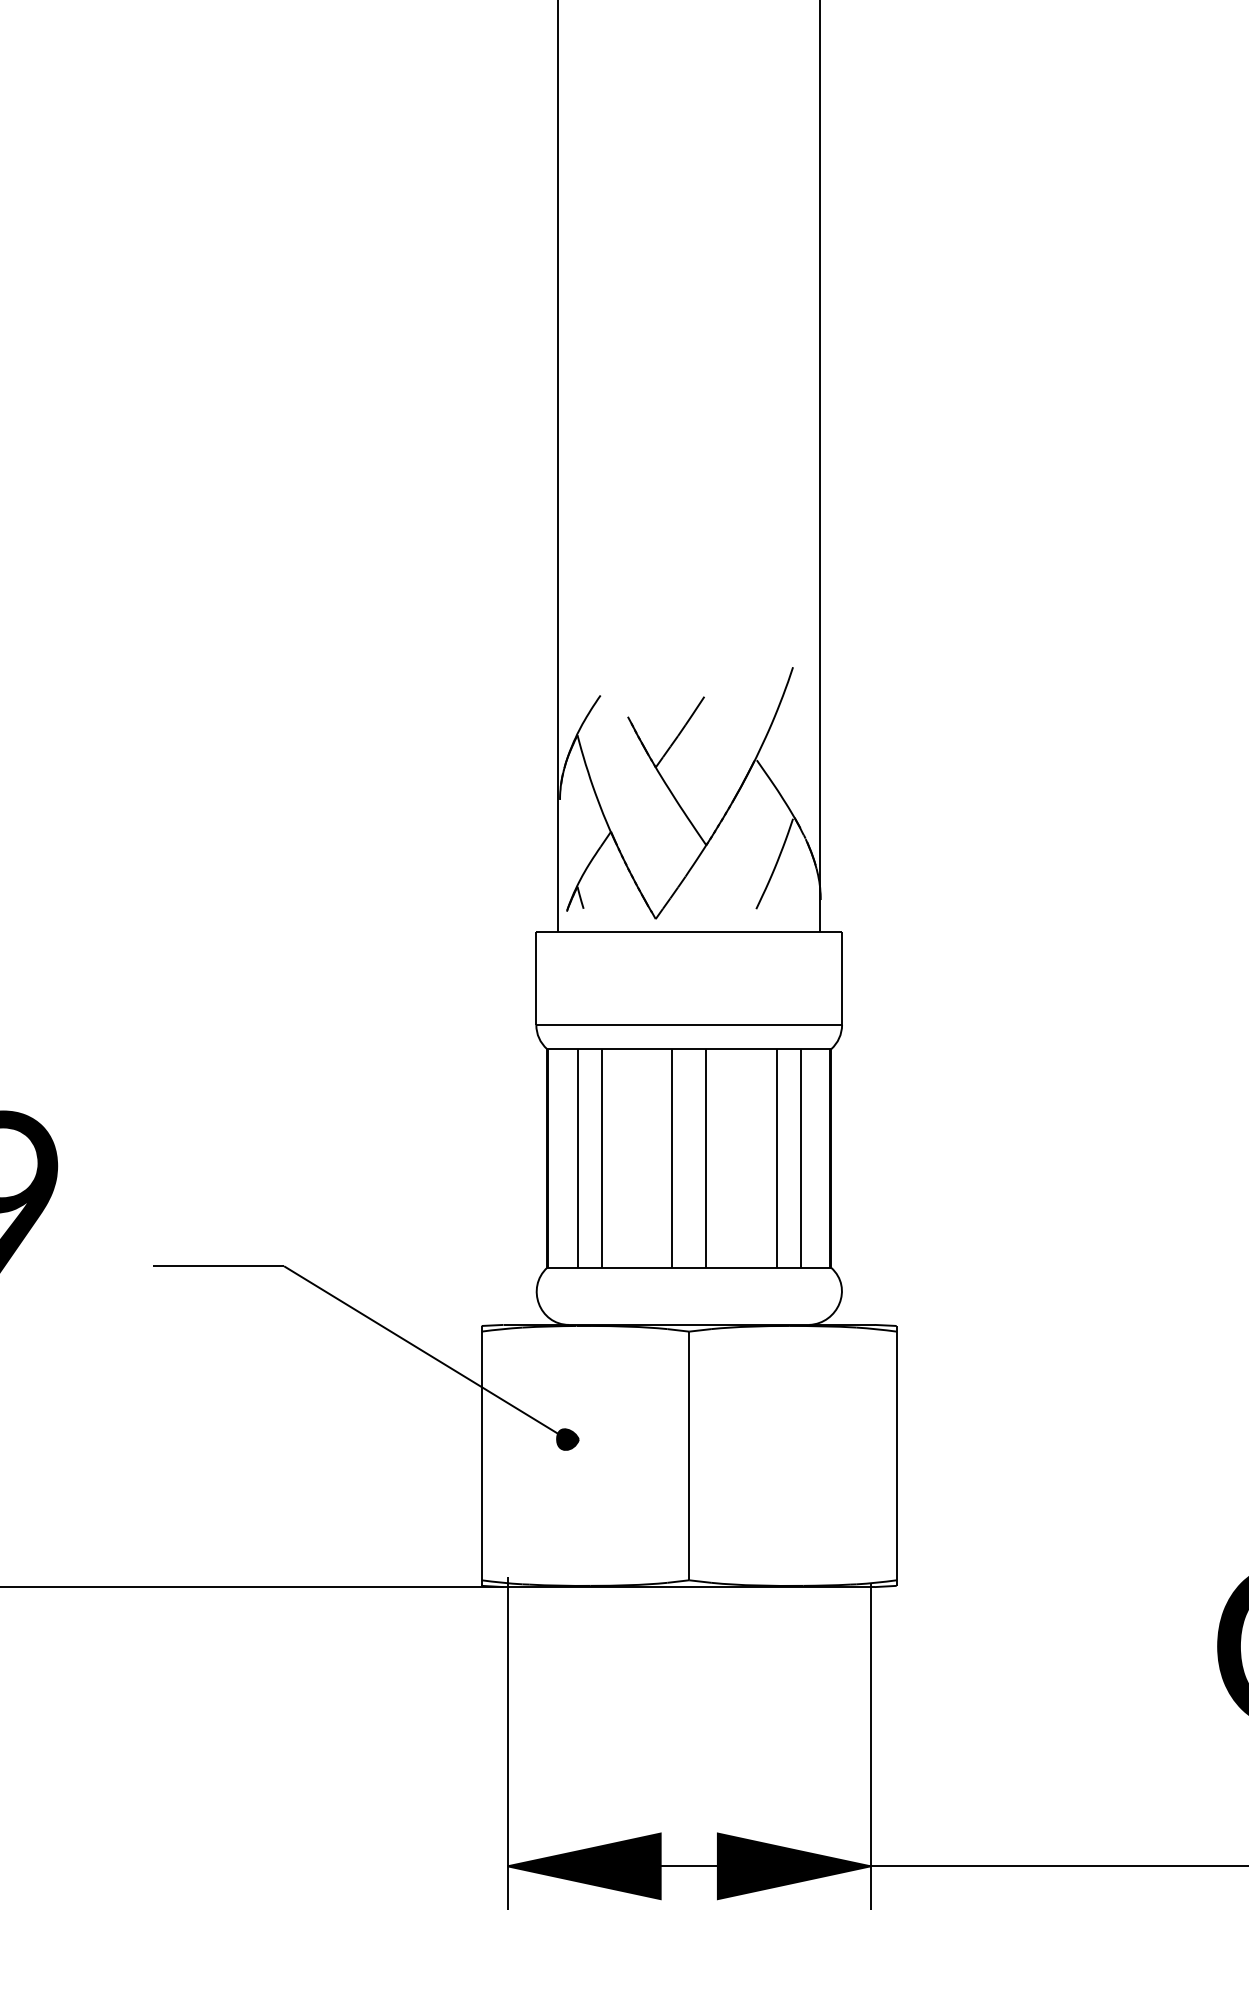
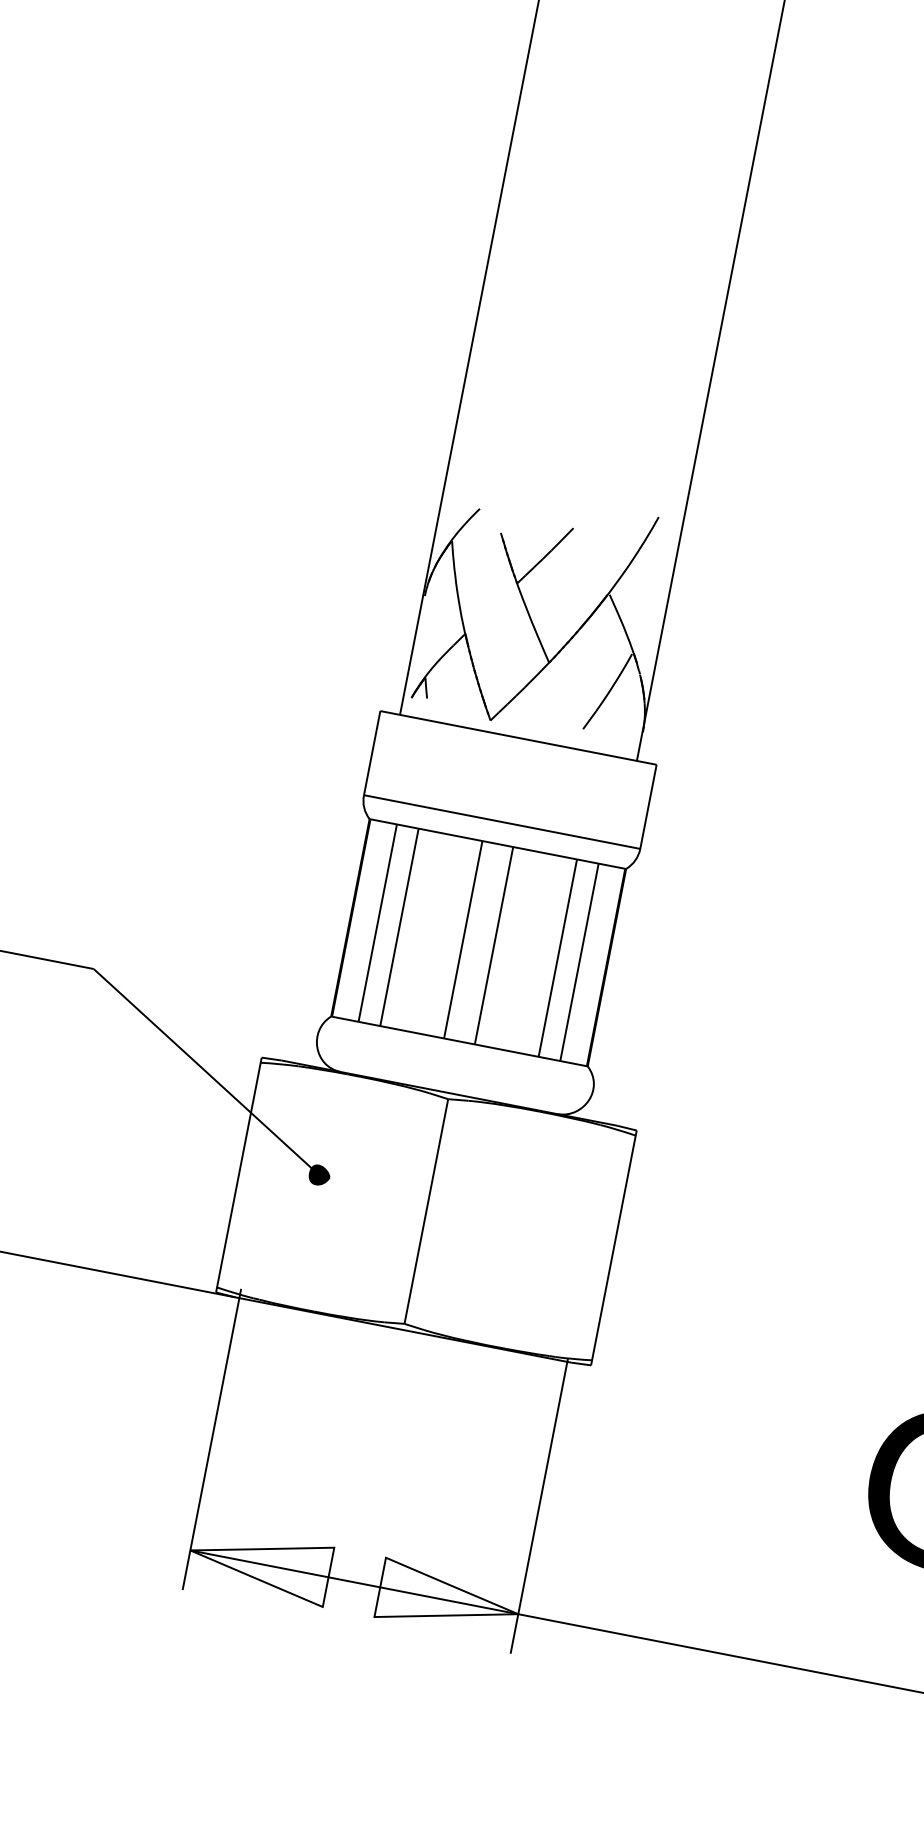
fill: (583, 1866) -> (258, 1563), removed
fill: (793, 1866) -> (448, 1600), removed

